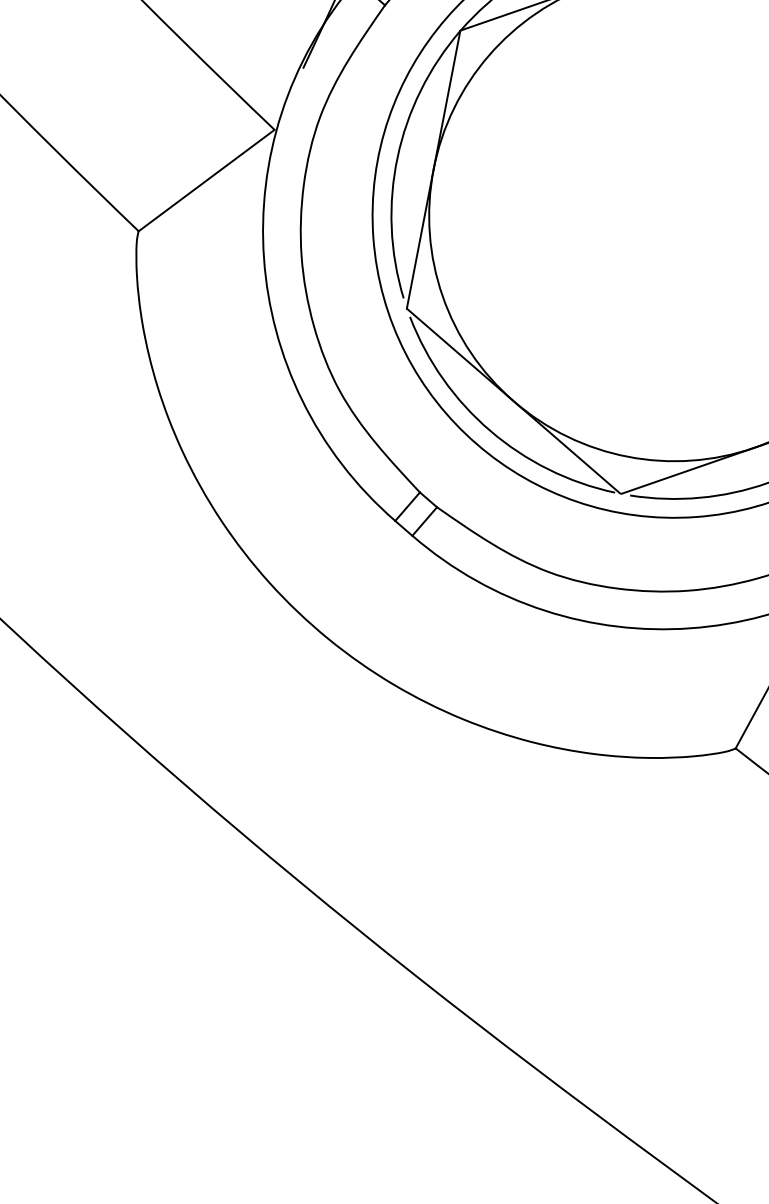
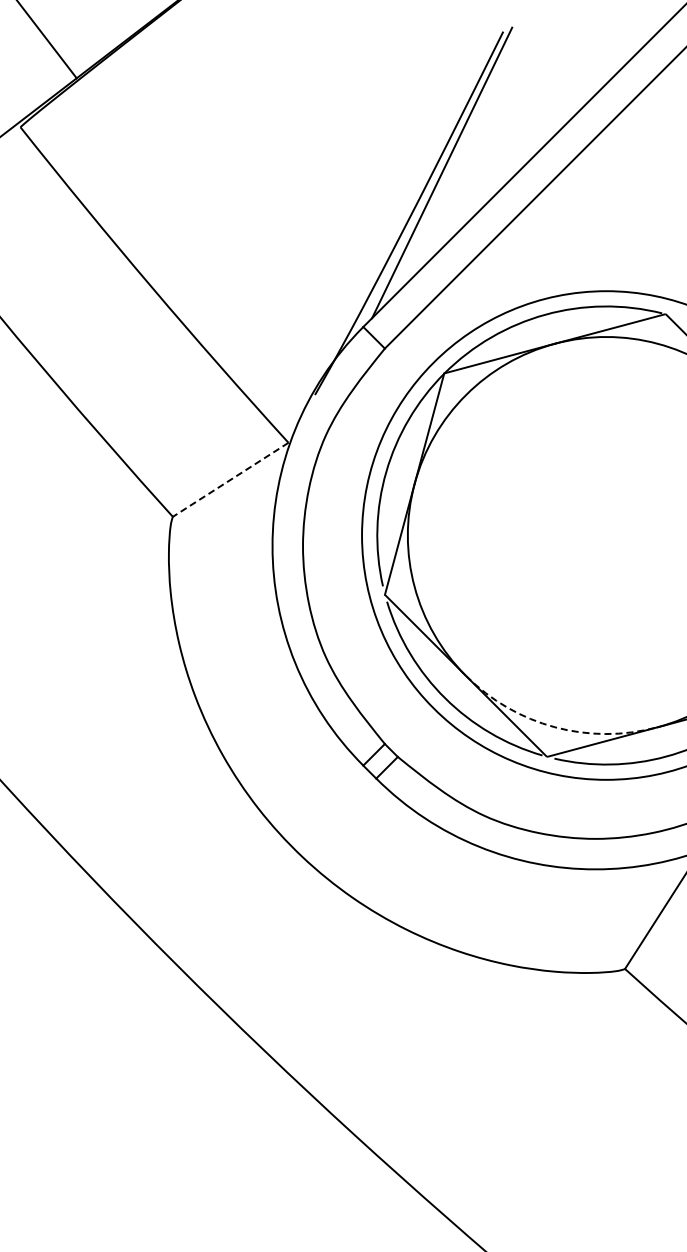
line: (206, 180) -> (230, 479), solid -> dashed
arc: (627, 457) -> (554, 727), solid -> dashed

